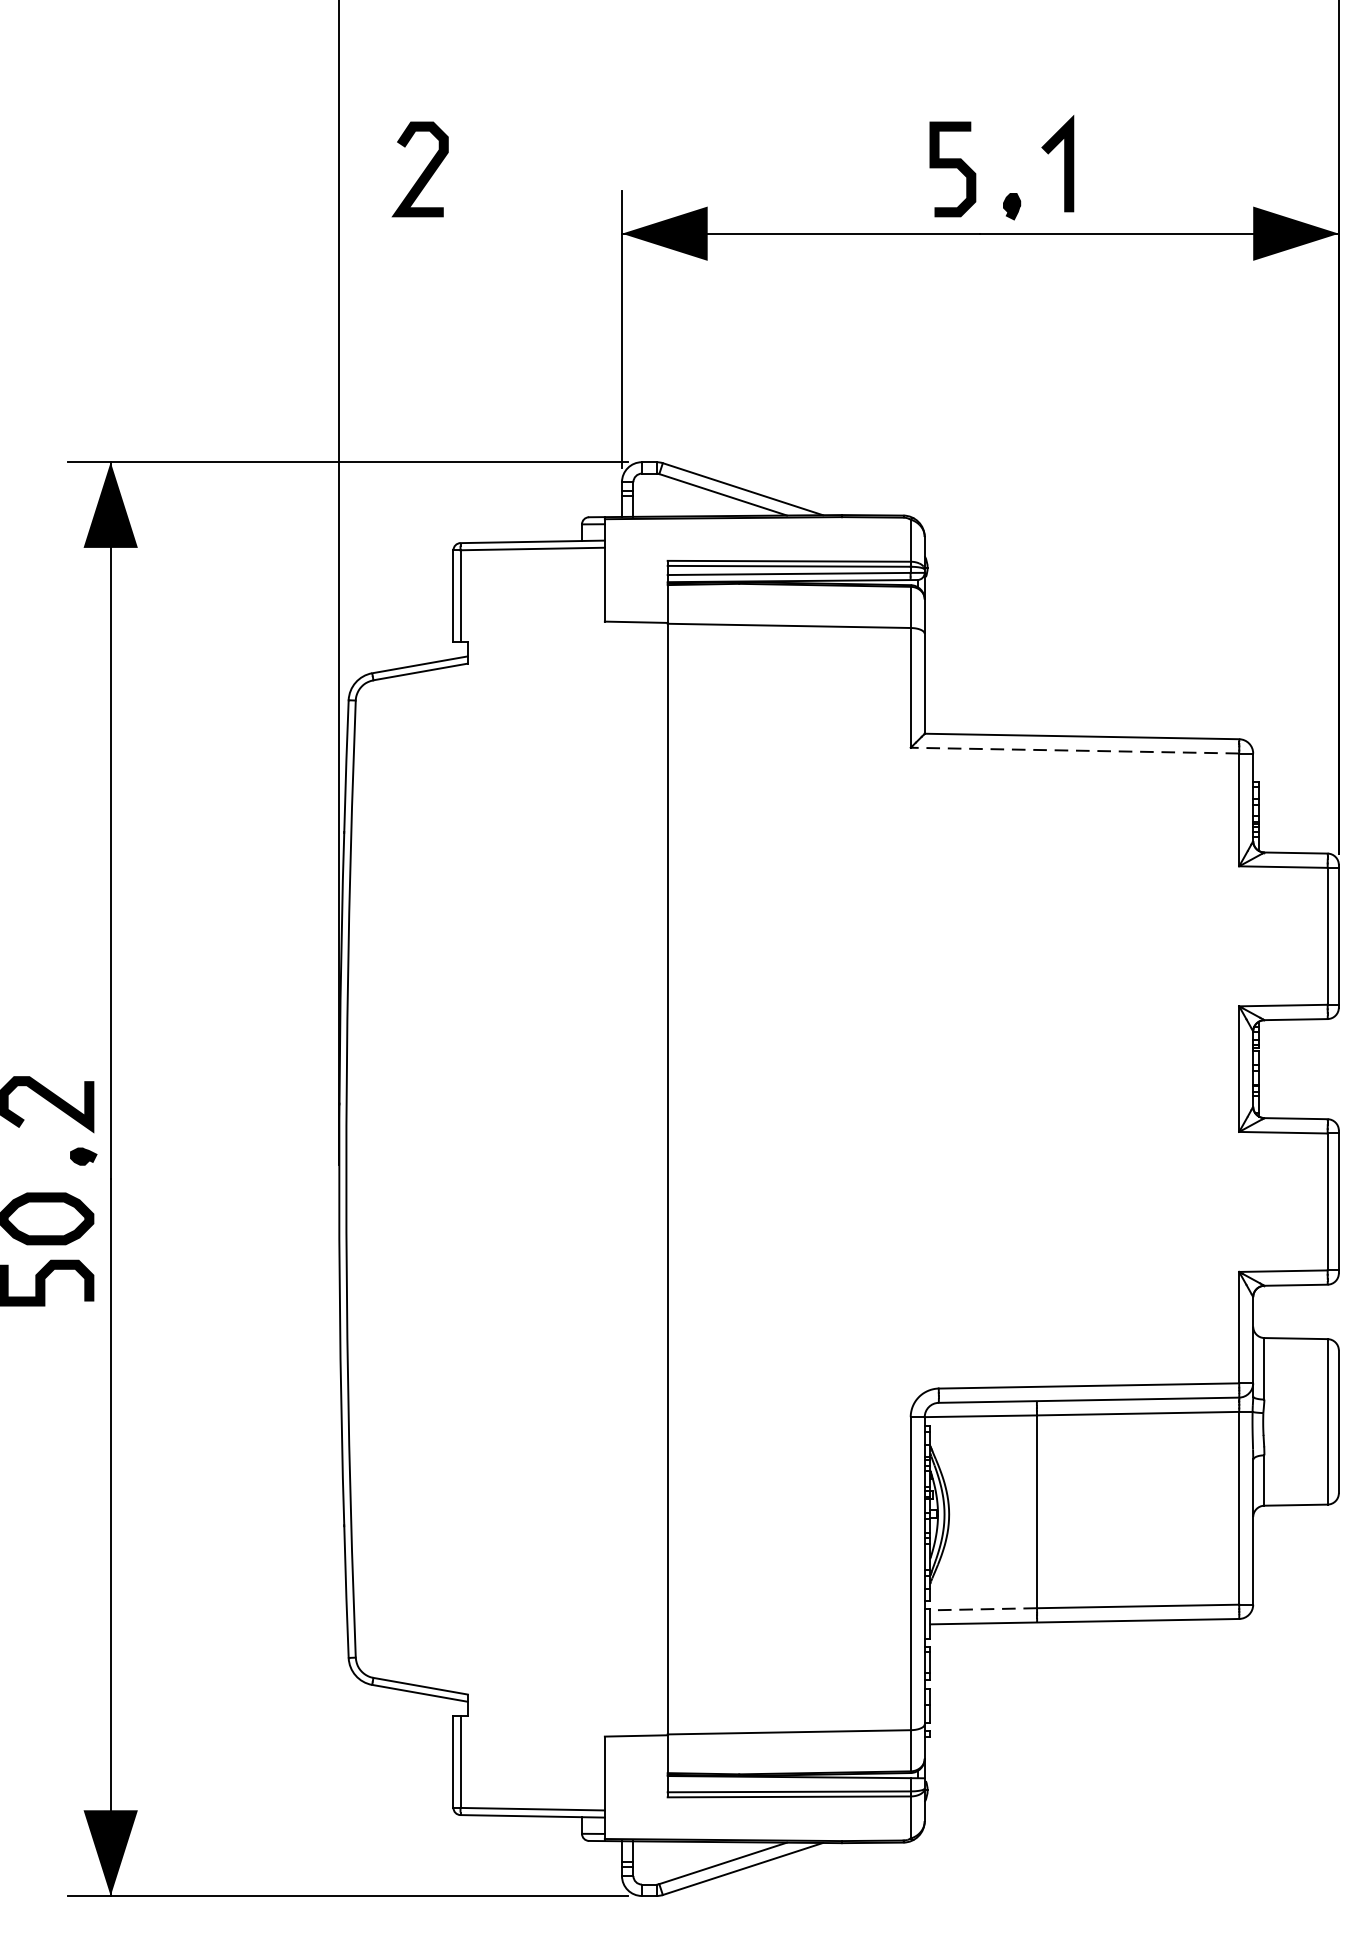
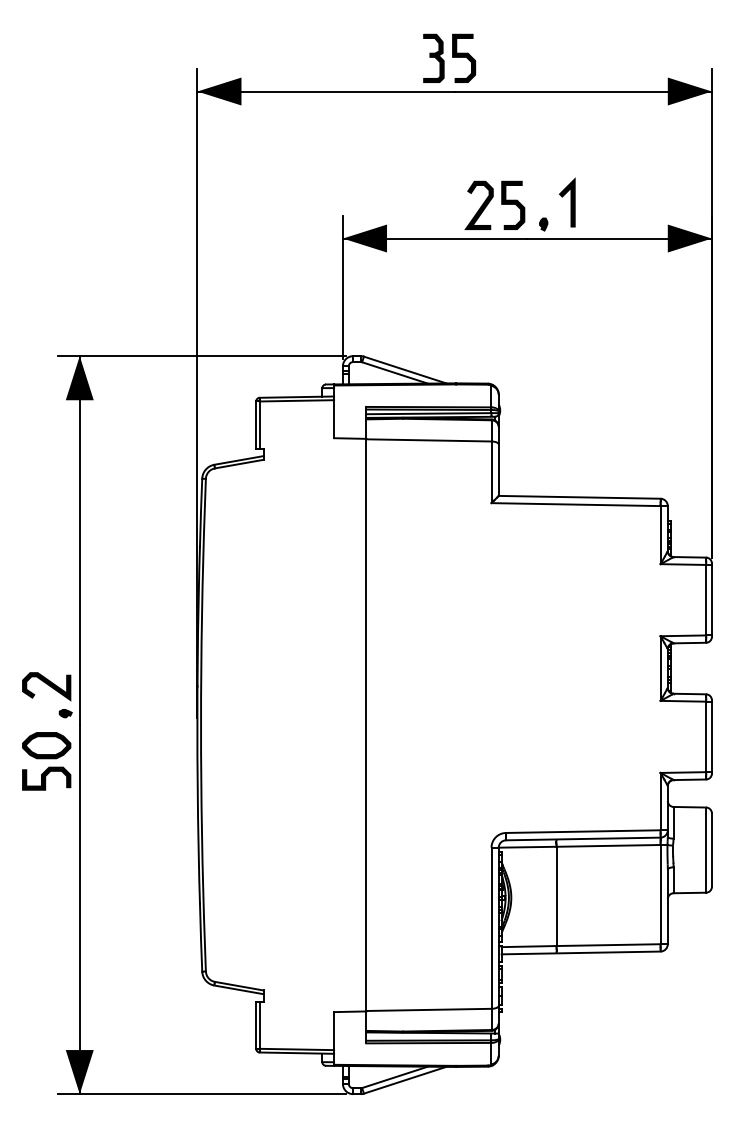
curve: (423, 171) -> (480, 206), moved
line: (1075, 750) -> (576, 504), dashed -> solid
line: (982, 1609) -> (528, 946), dashed -> solid

